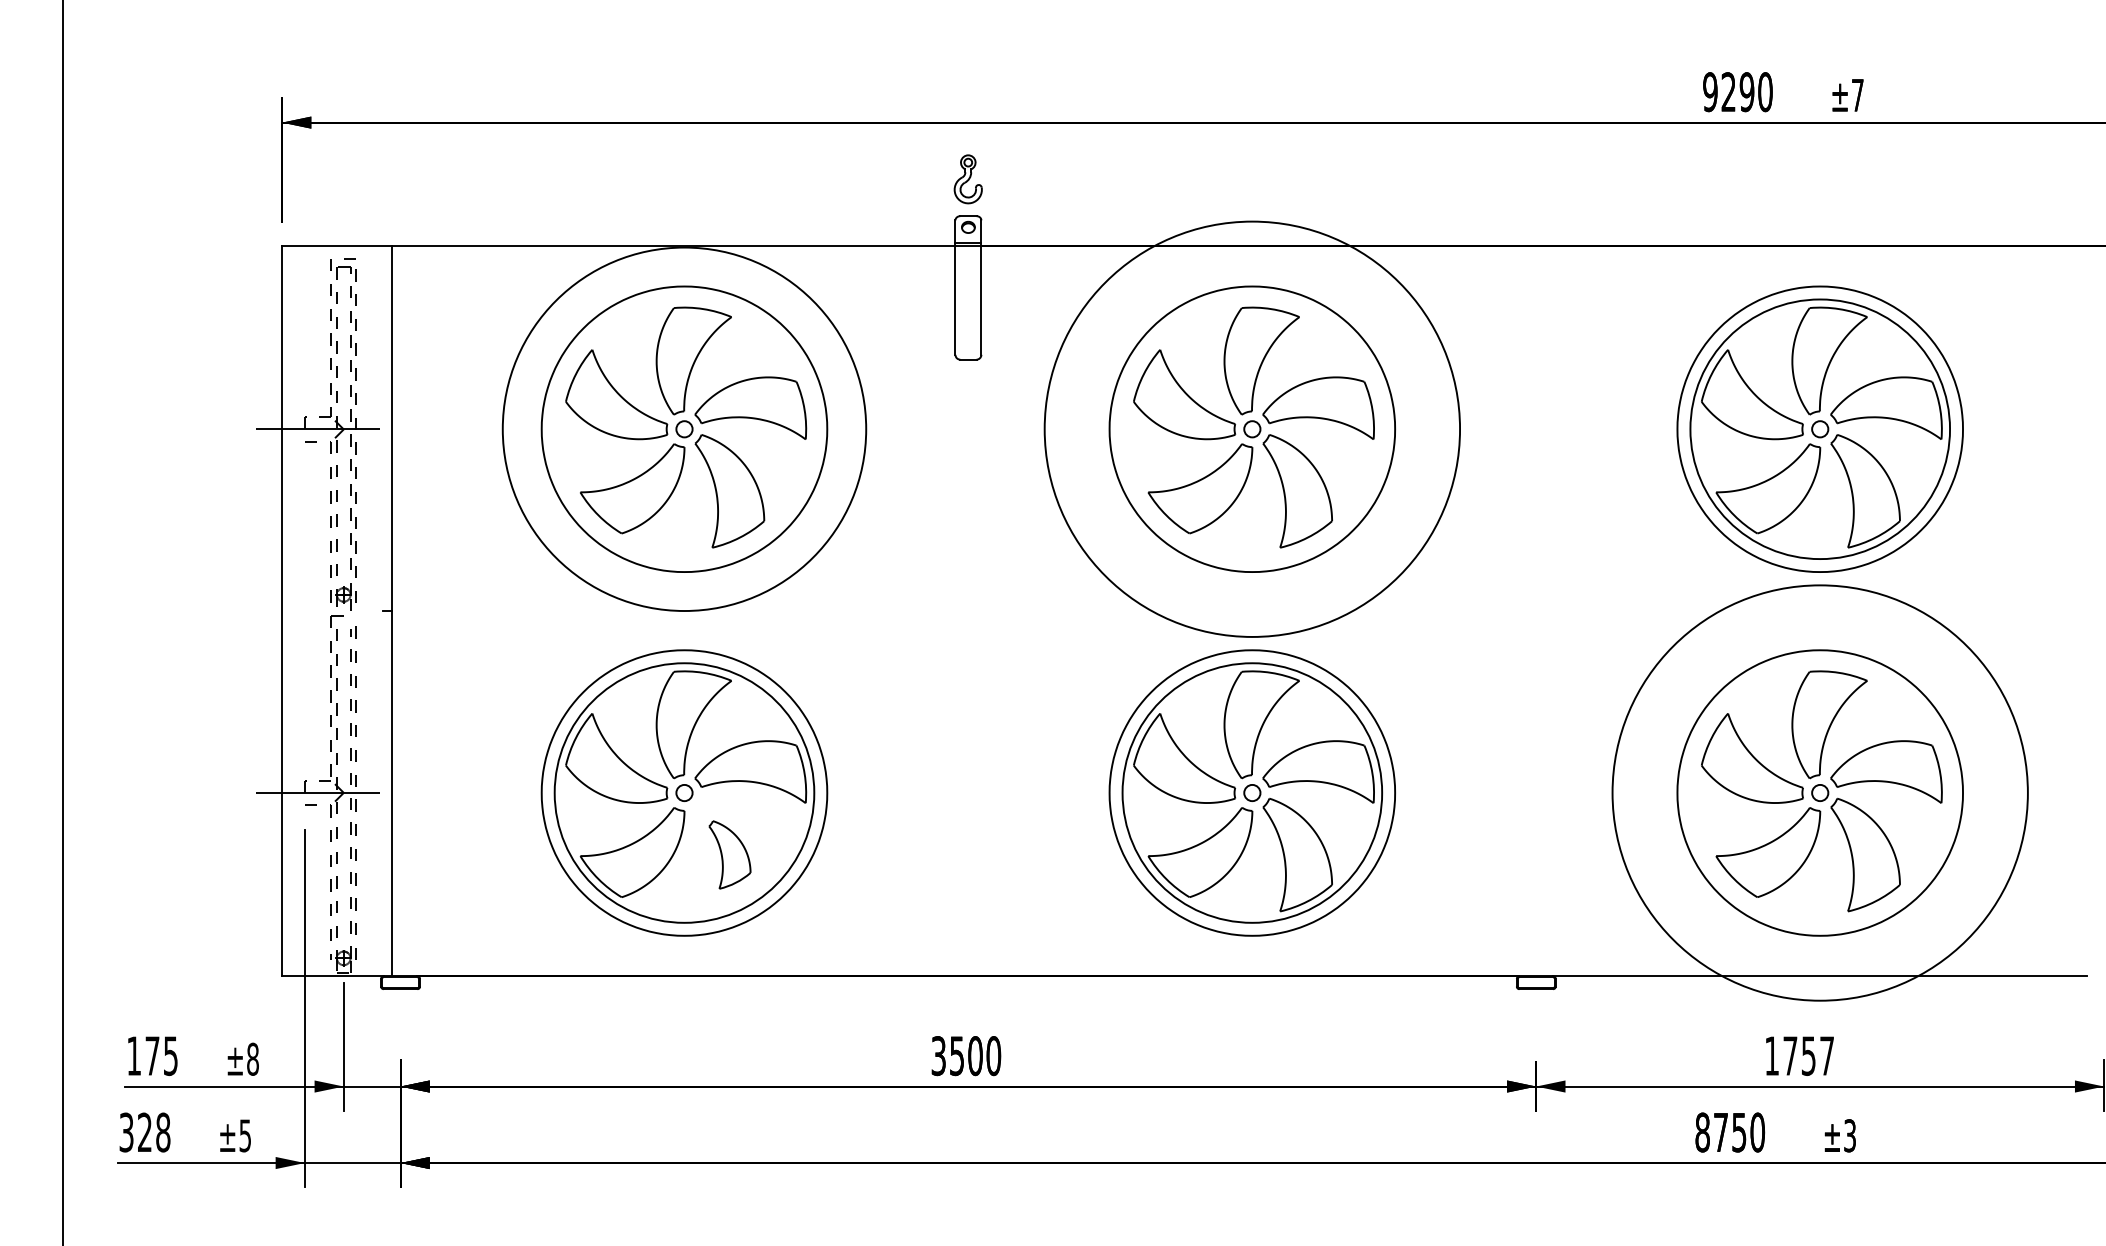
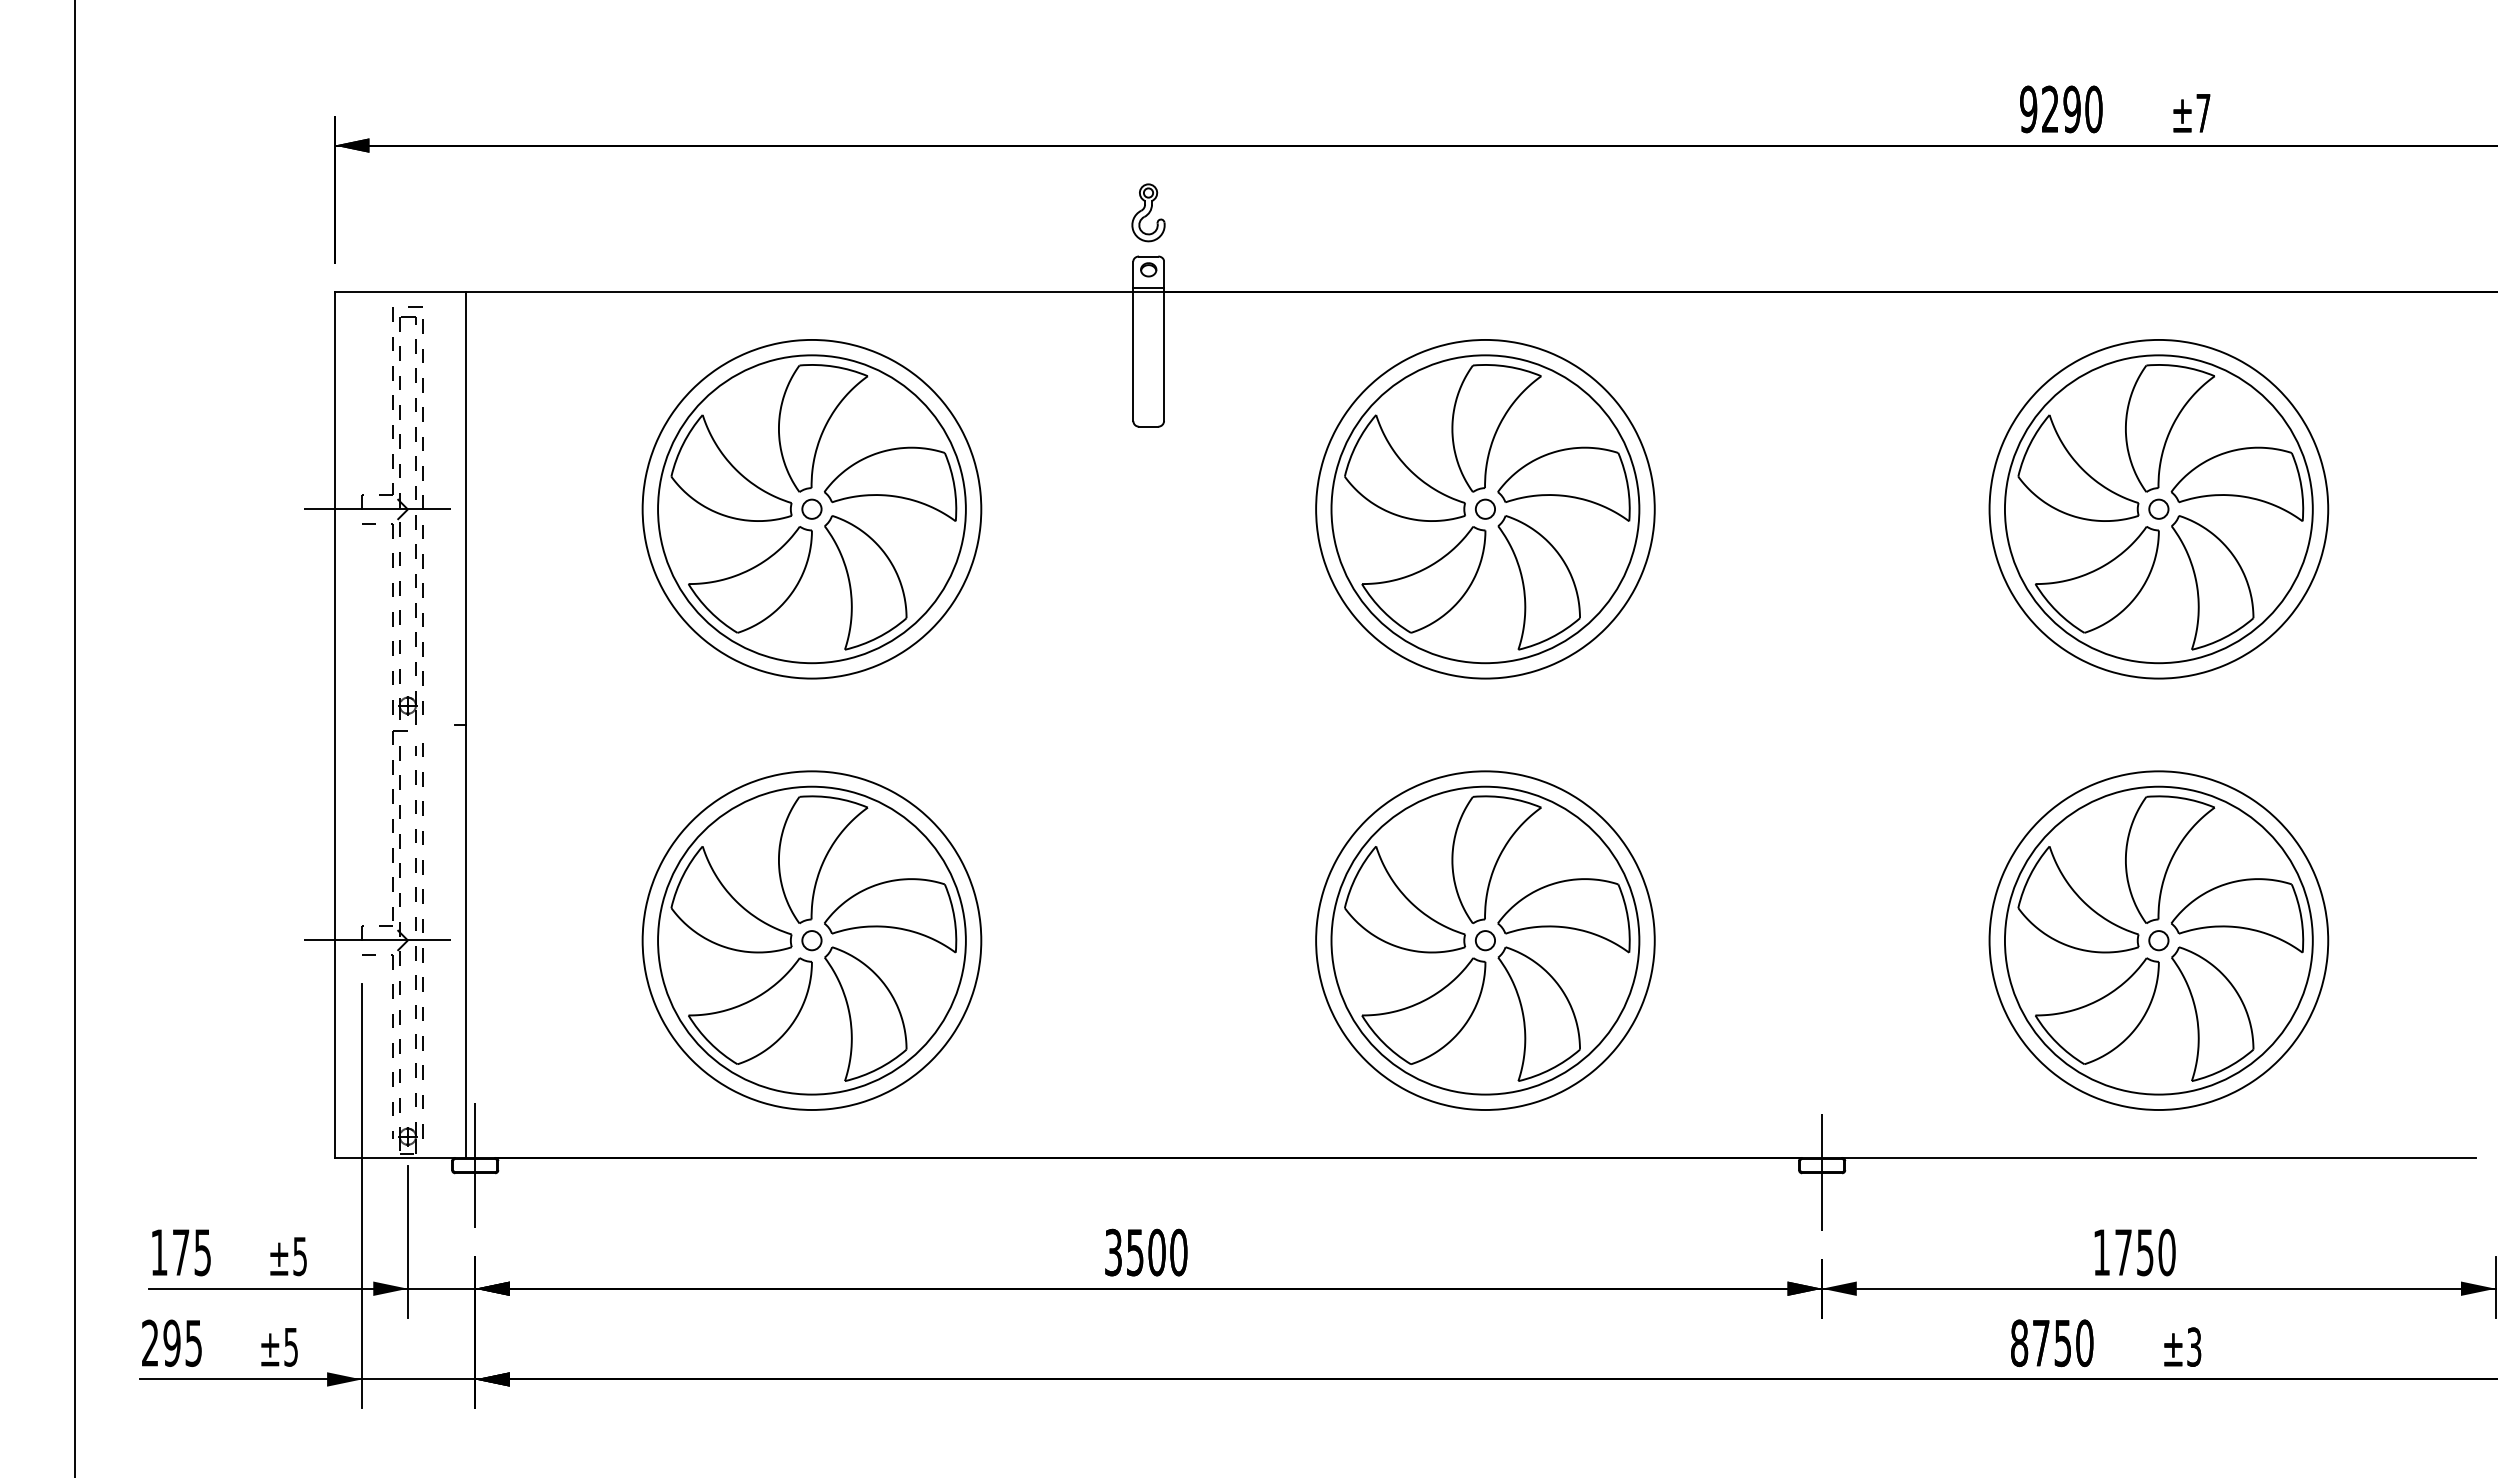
circle: (684, 429) -> (811, 509), size x0.71
circle: (1252, 429) -> (1485, 509), size x0.62
circle: (1819, 792) -> (2158, 940), size x0.62
part: (729, 854) -> (865, 1013), size x1.67
line: (400, 982) -> (475, 1165), added
line: (1536, 988) -> (1822, 1172), added
text: (1826, 1055) -> (2166, 1252), 1757 -> 1750
text: (253, 1059) -> (300, 1256), ±8 -> ±5
text: (145, 1131) -> (172, 1342), 328 -> 295

